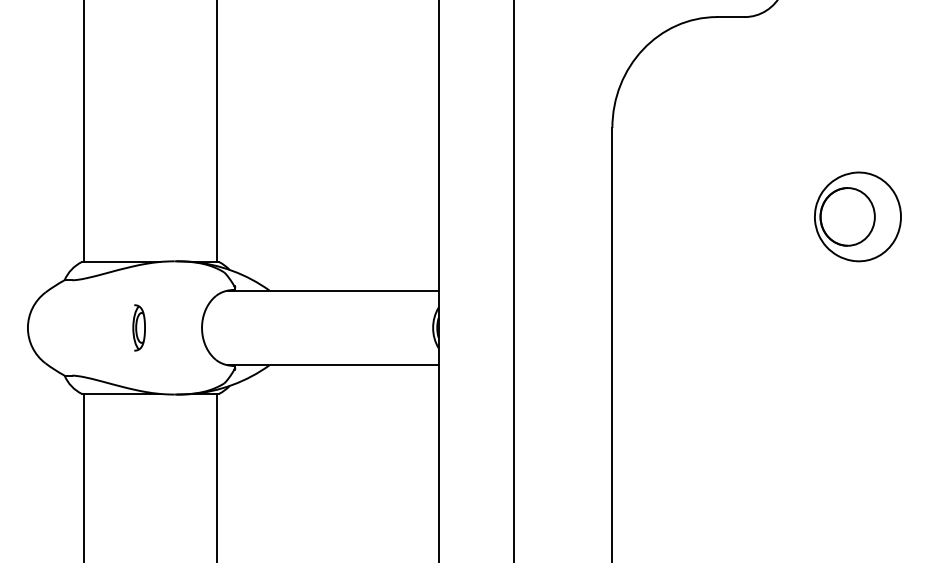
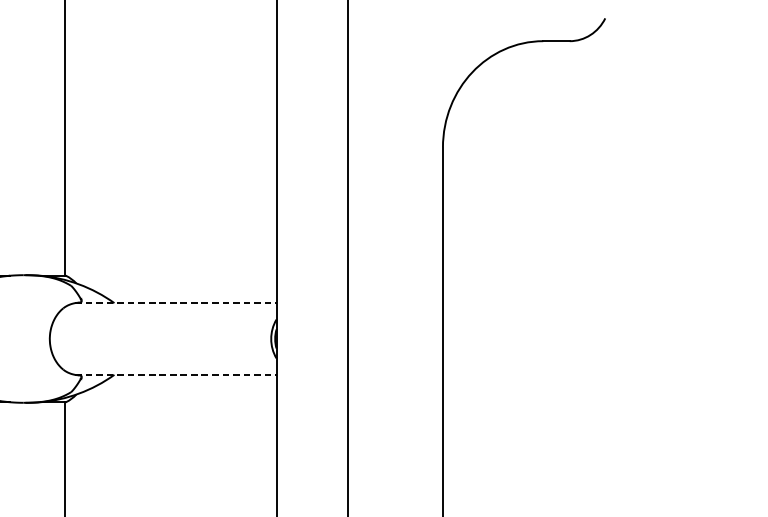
part: (857, 216) -> (677, 232), removed
line: (334, 290) -> (176, 303), solid -> dashed
line: (334, 365) -> (176, 374), solid -> dashed

